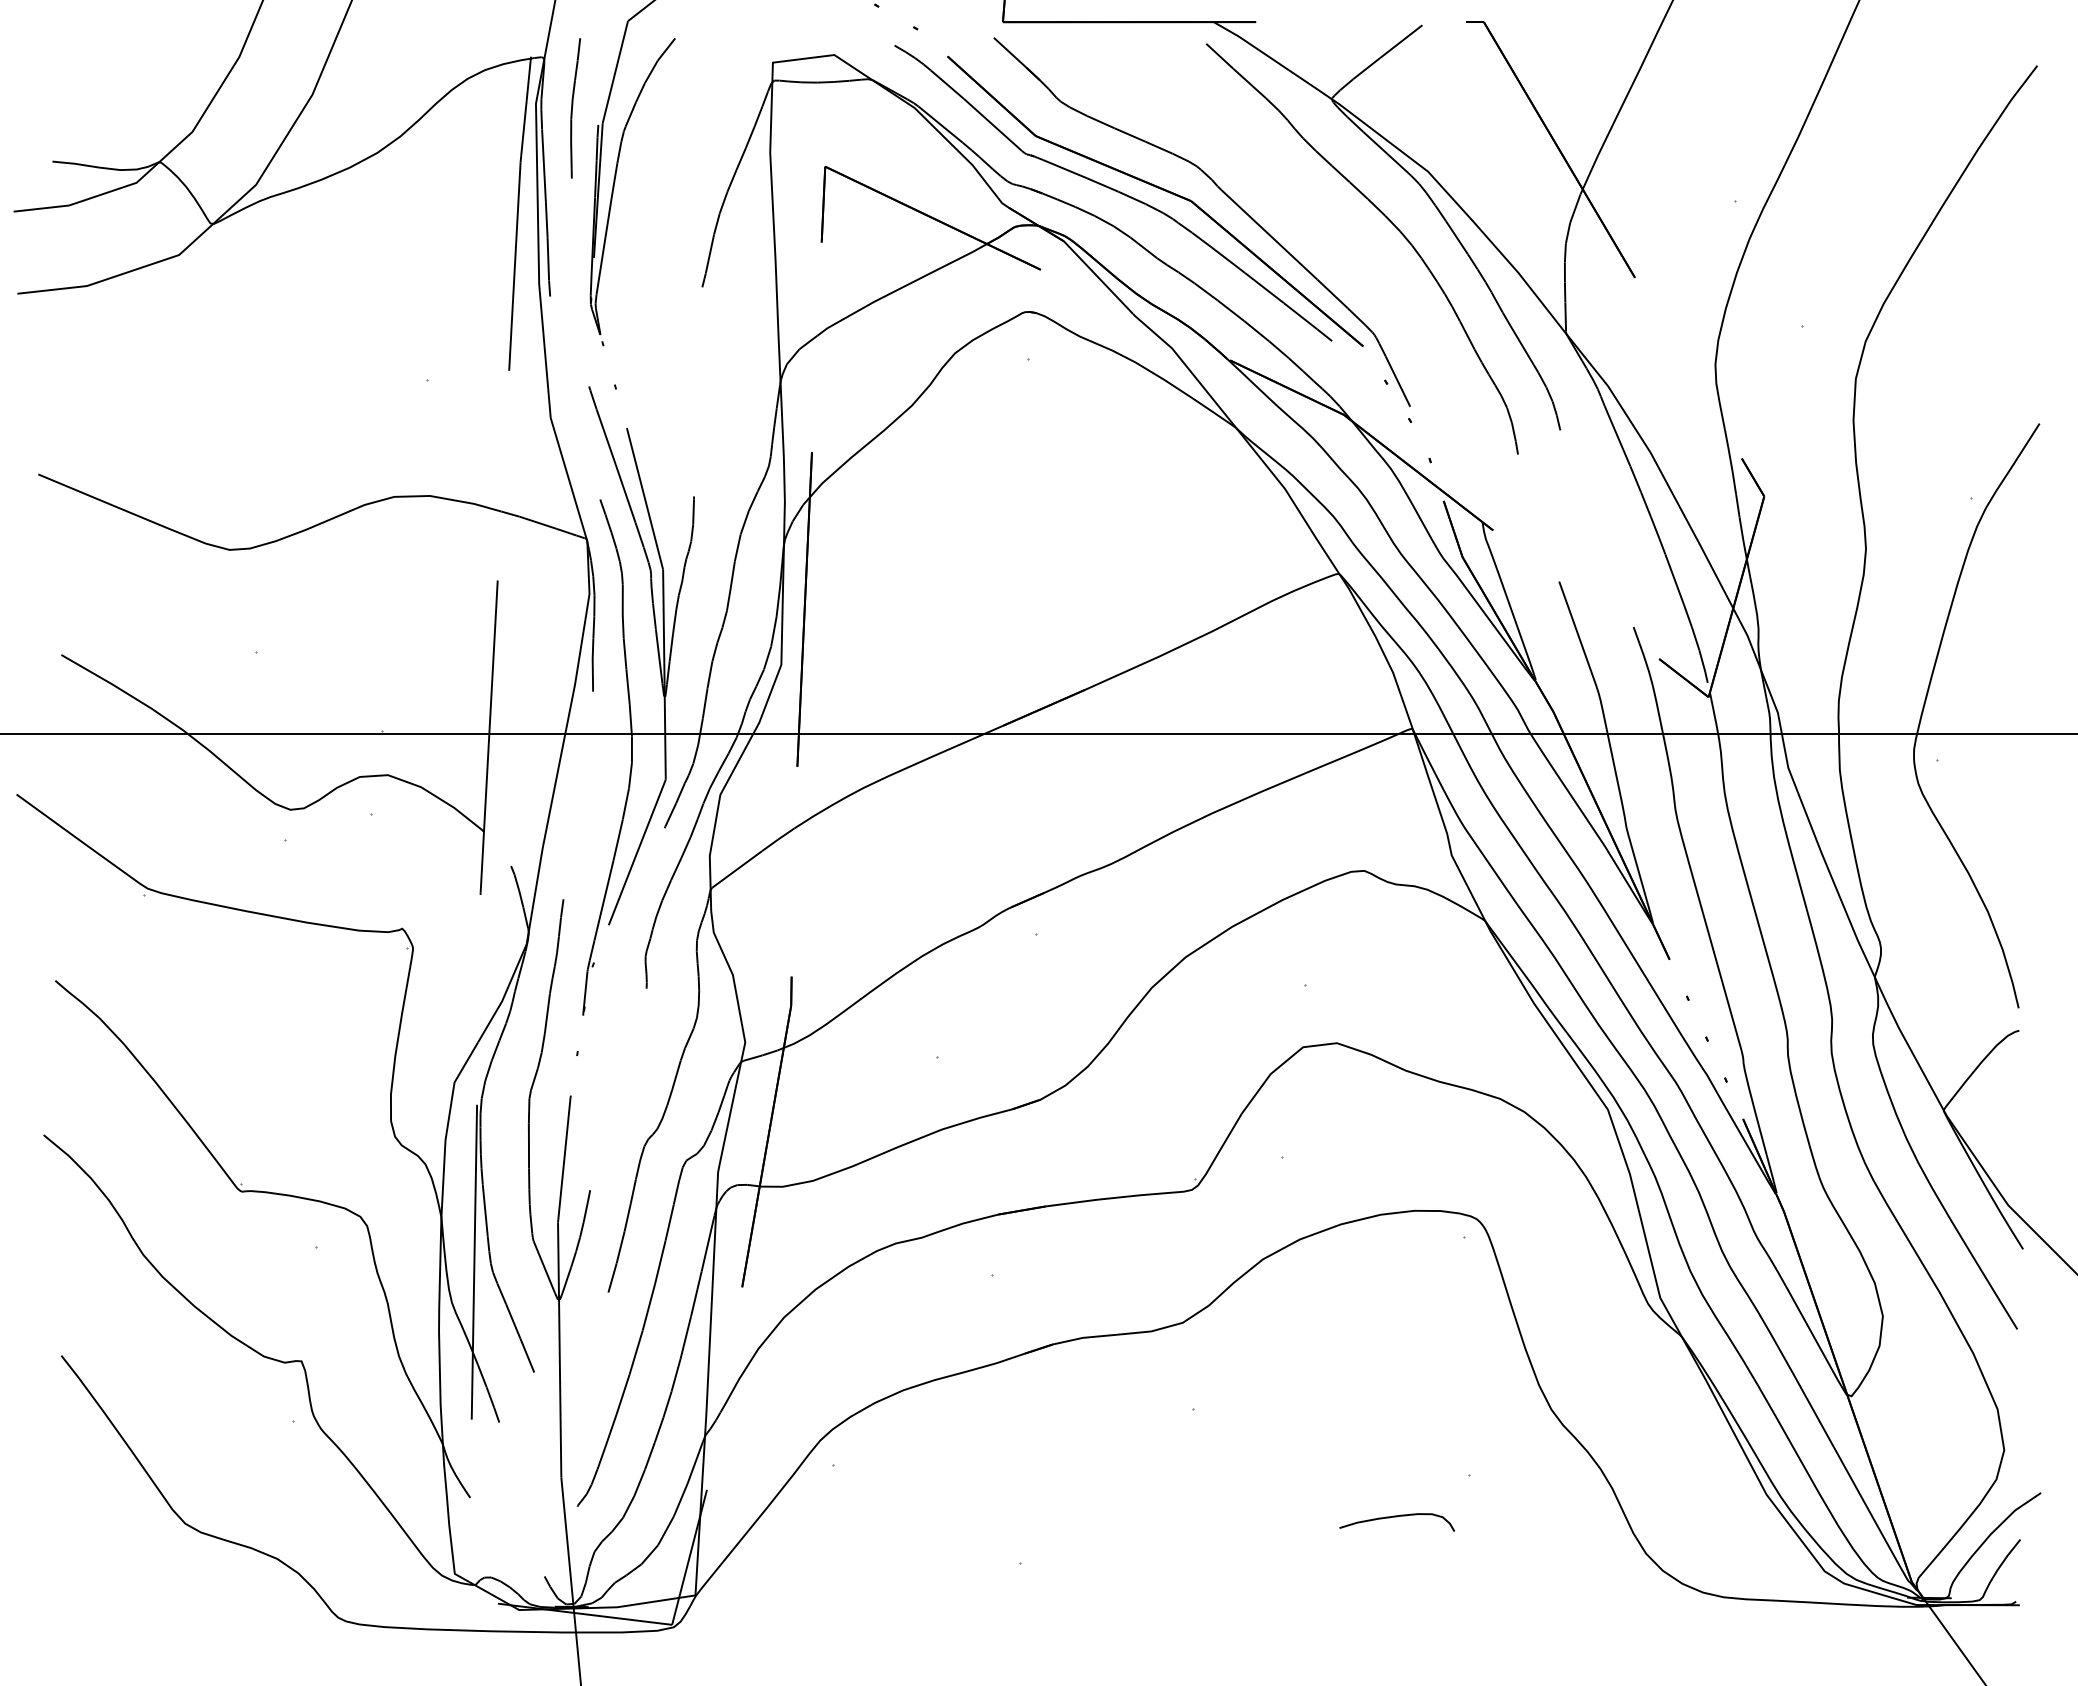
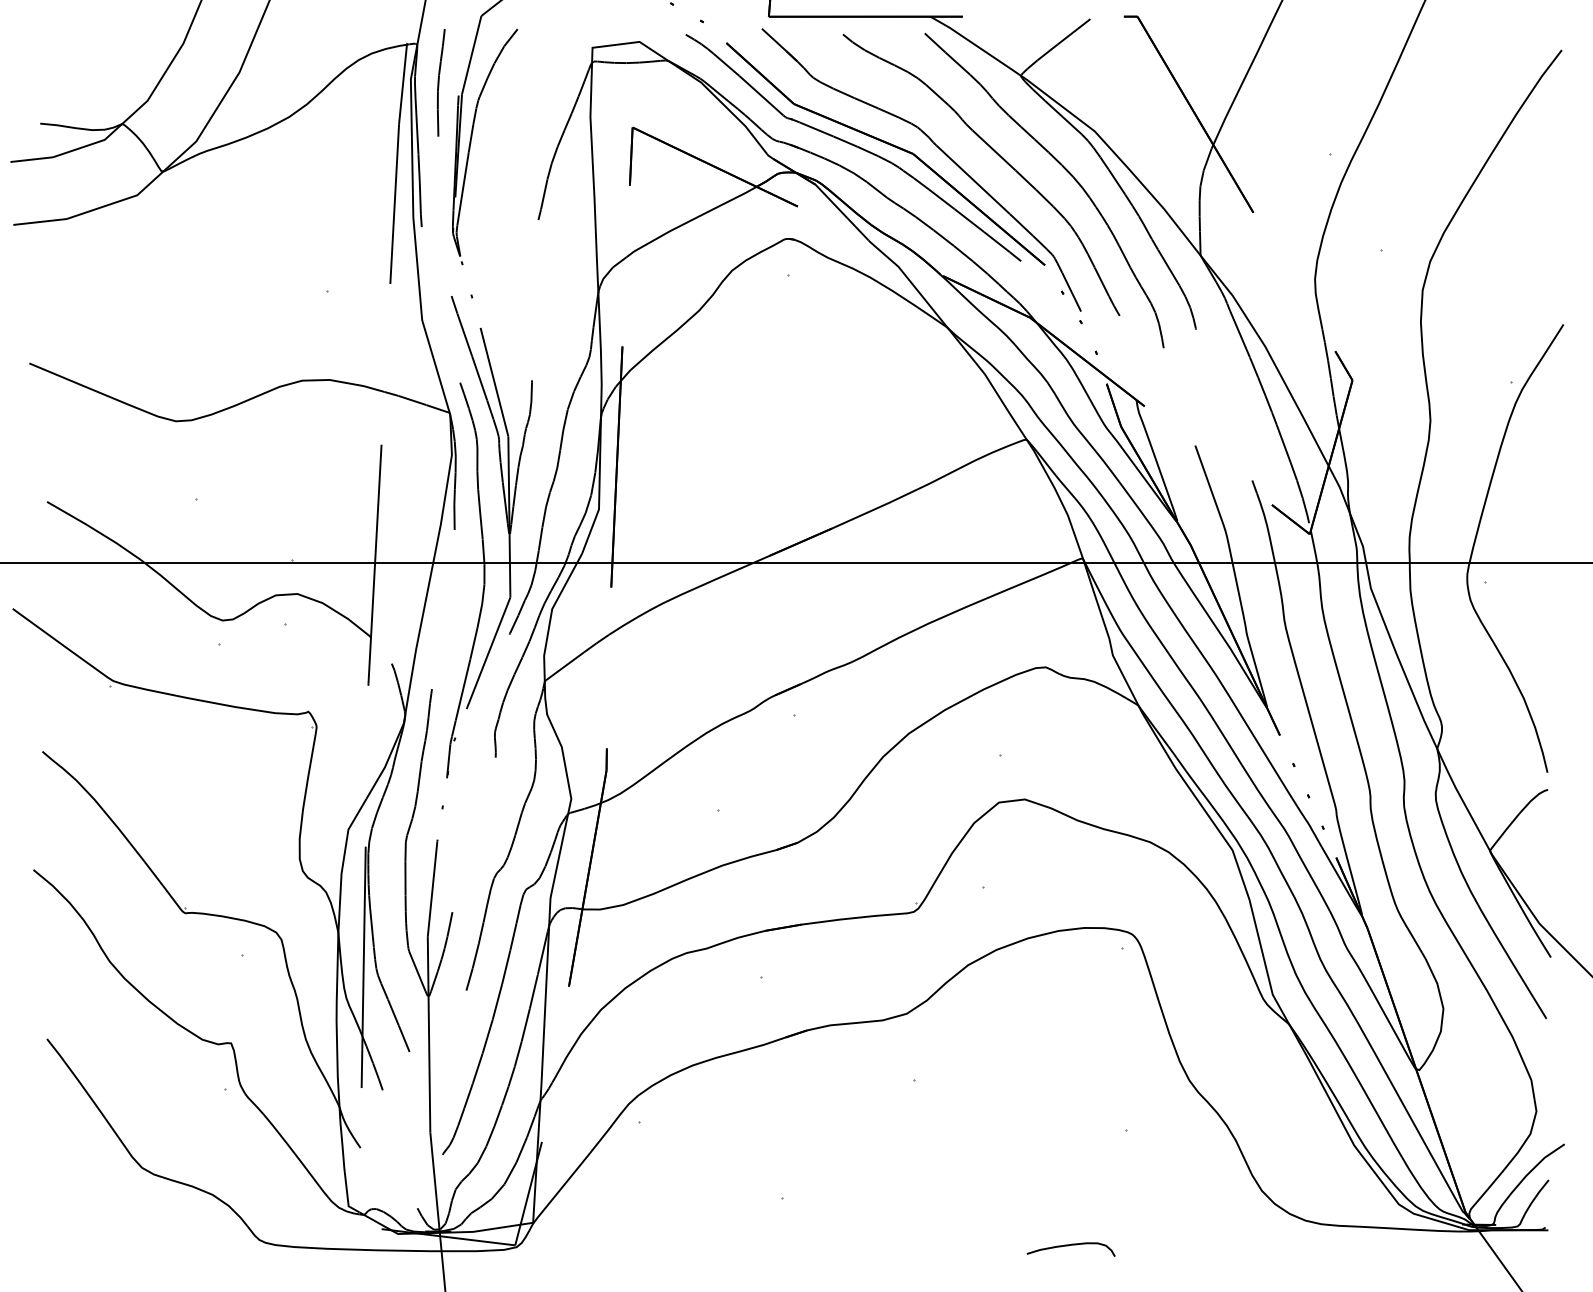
curve: (1303, 204) -> (999, 156), added
curve: (1396, 1517) -> (1070, 1245), moved

